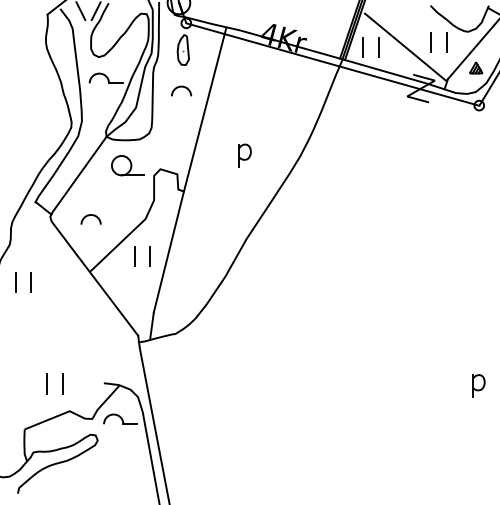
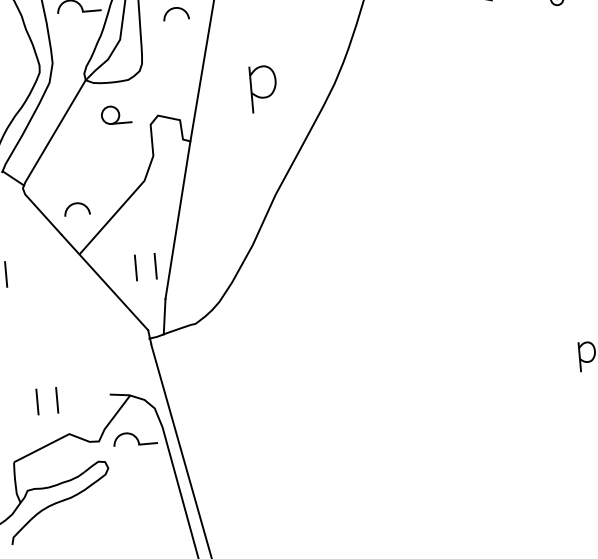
part: (244, 155) -> (263, 88), size x1.6
part: (127, 165) -> (115, 114), size x0.7
part: (90, 219) -> (76, 209), moved
part: (135, 256) -> (136, 268), moved

